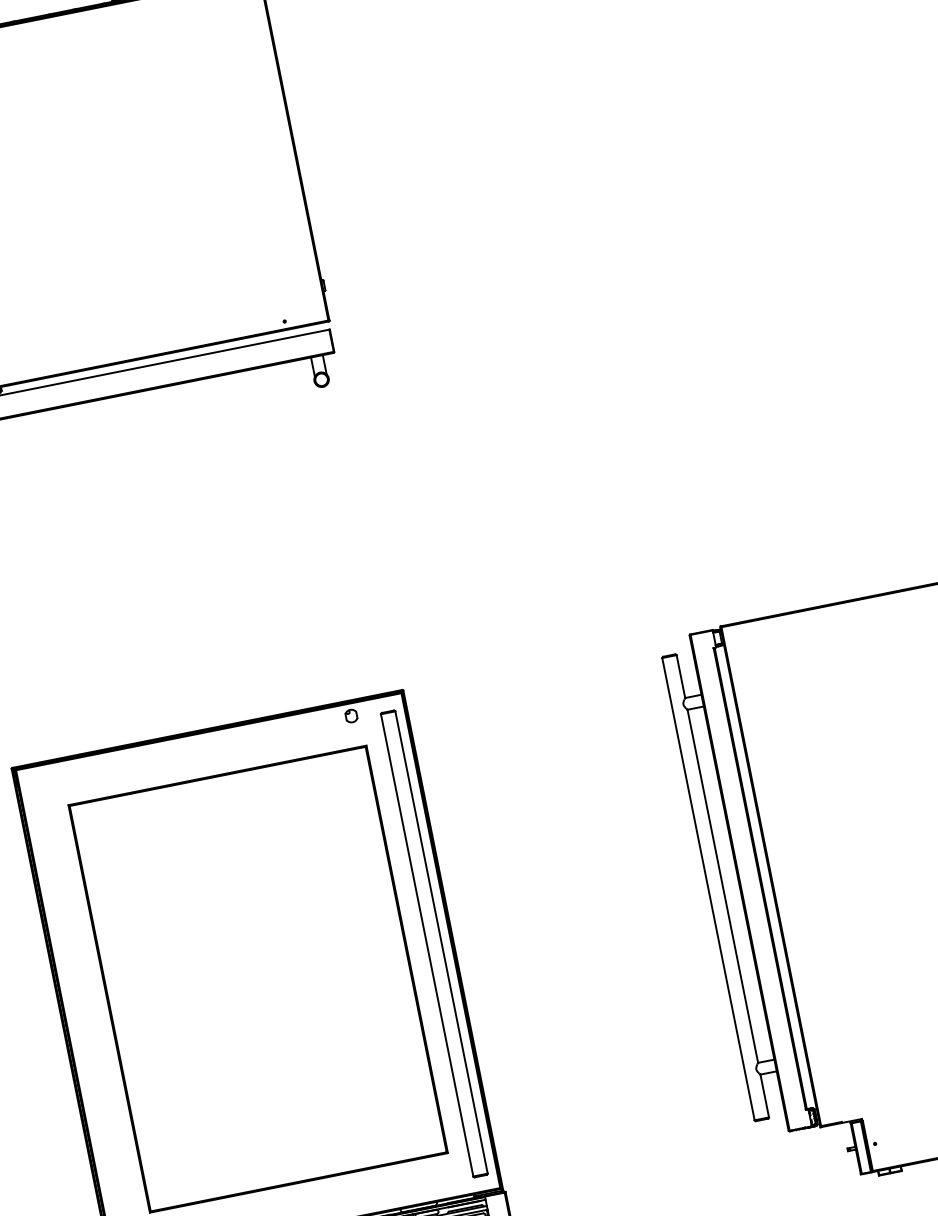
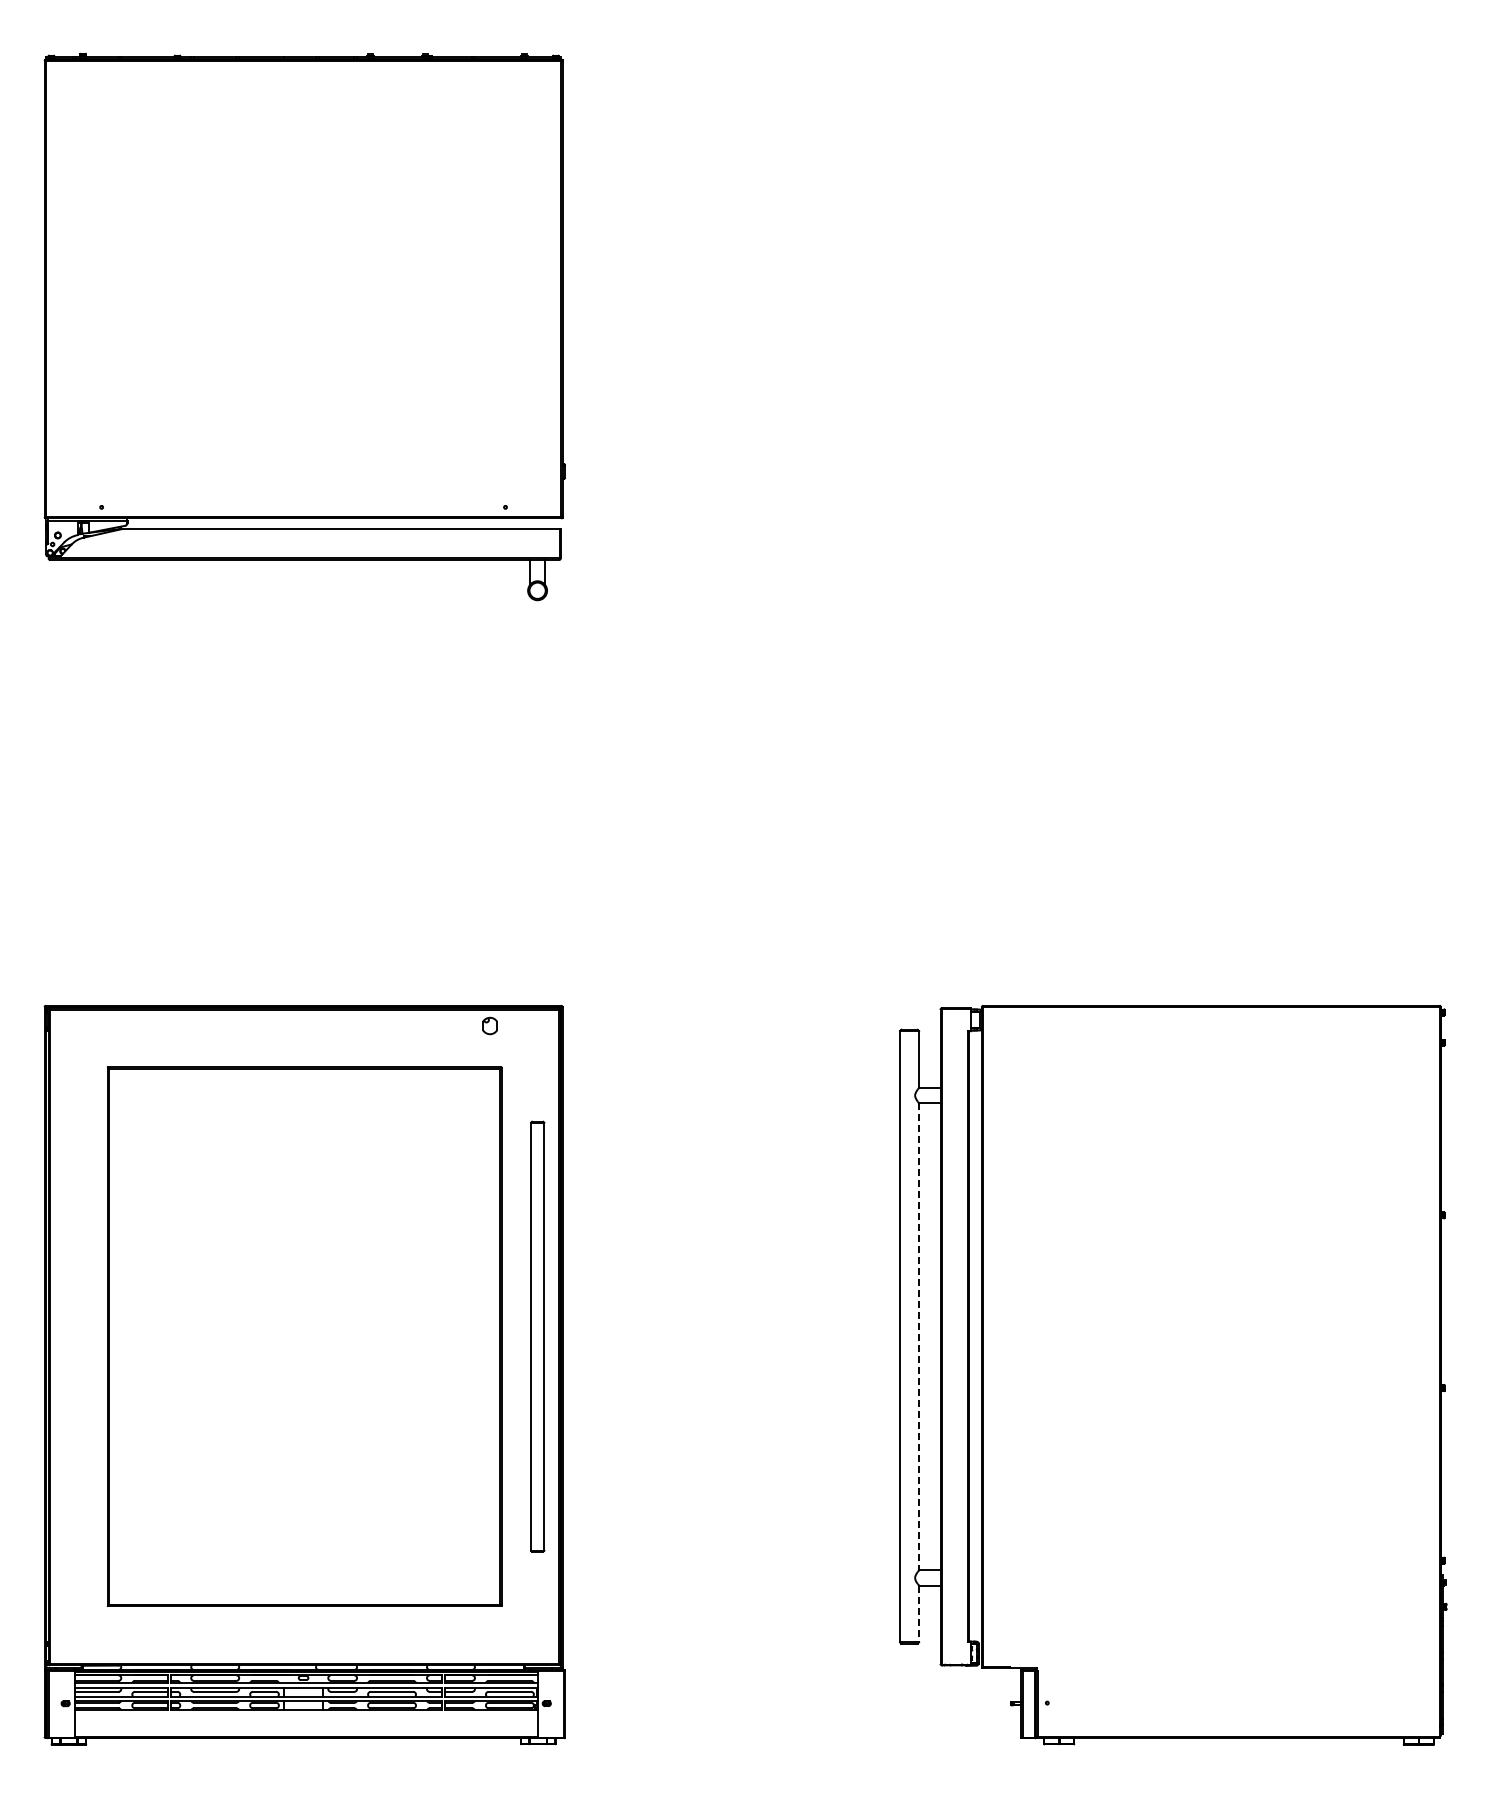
line: (723, 886) -> (919, 1337), solid -> dashed
part: (434, 943) -> (537, 1336), size x0.7
line: (765, 1096) -> (919, 1614), solid -> dashed

